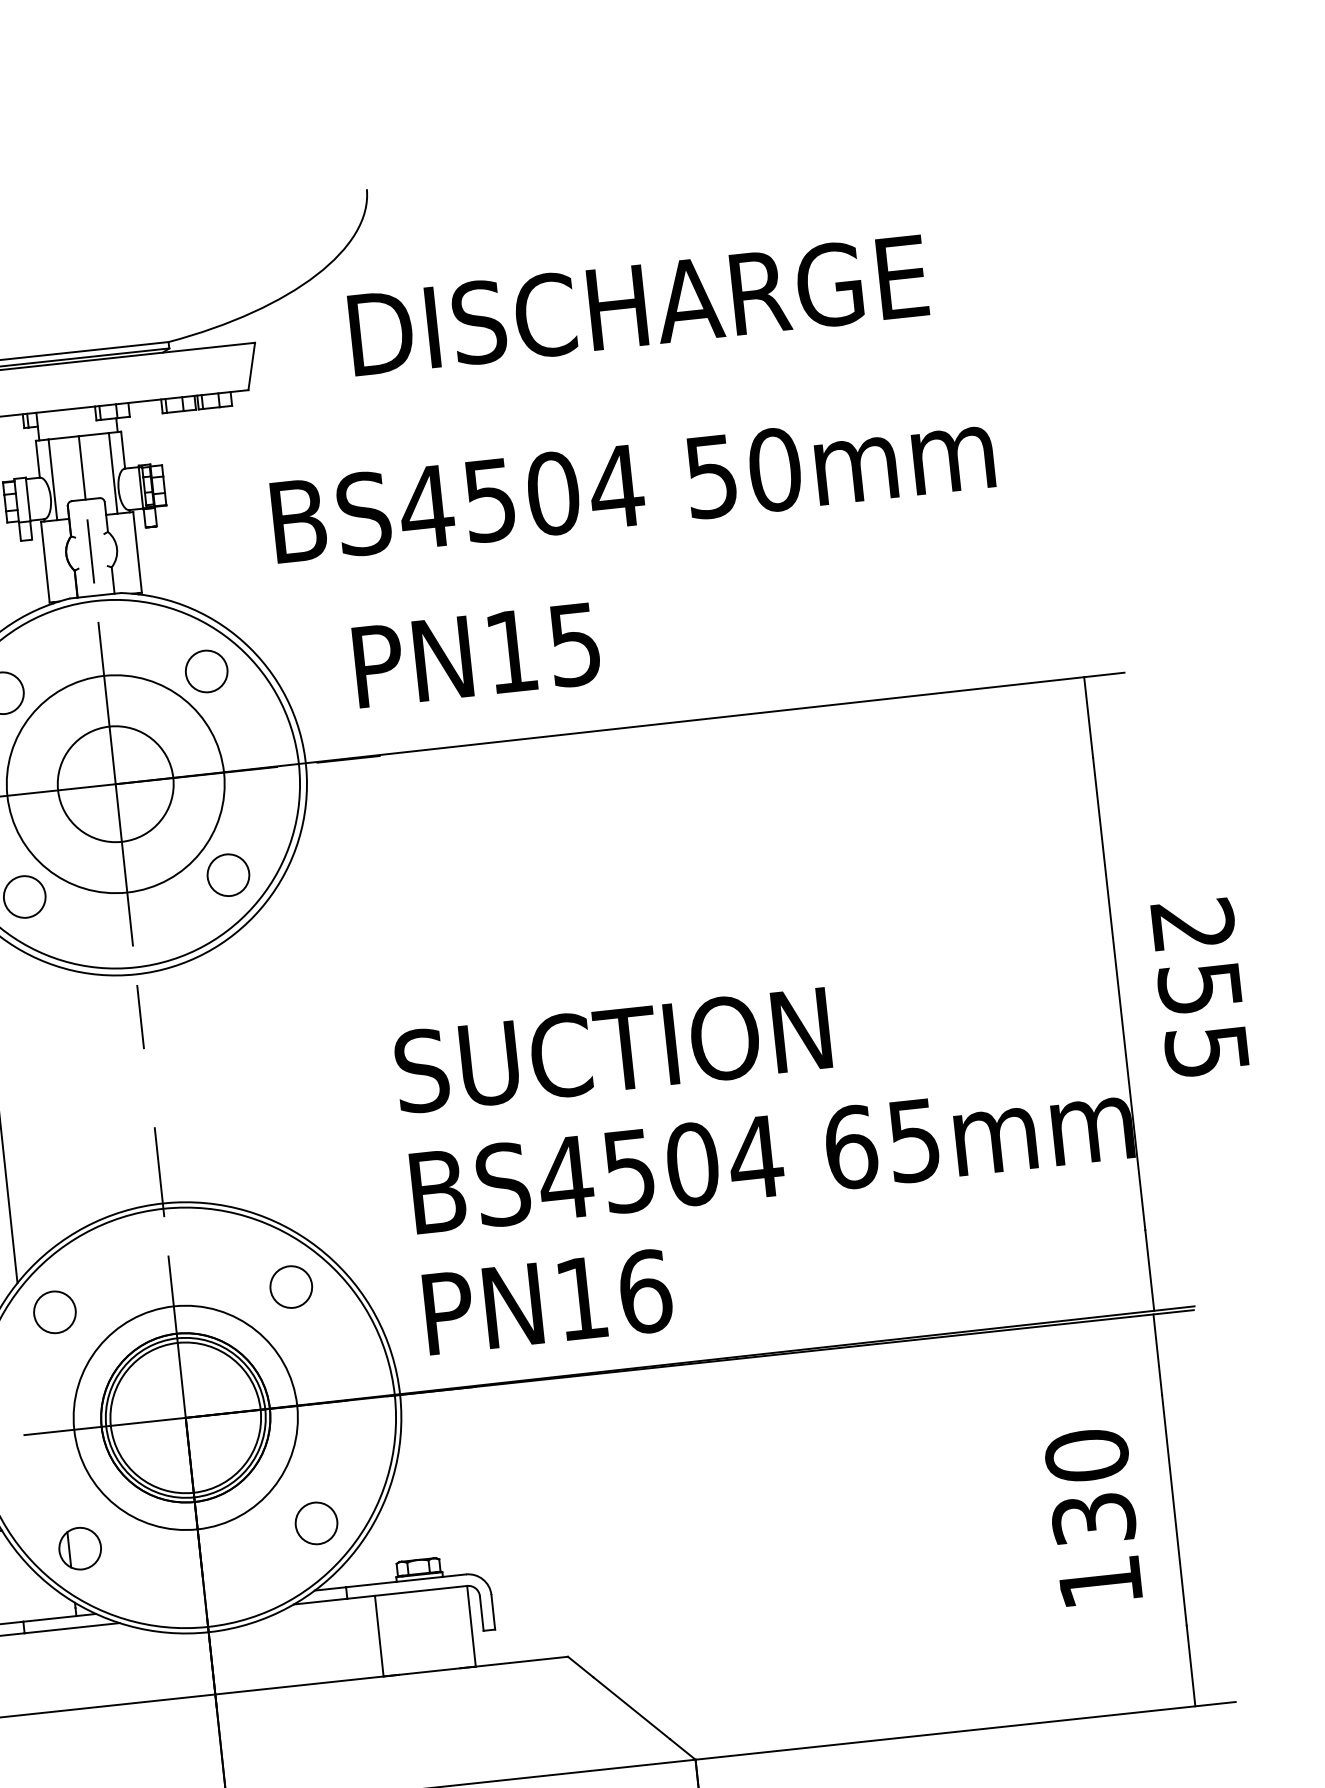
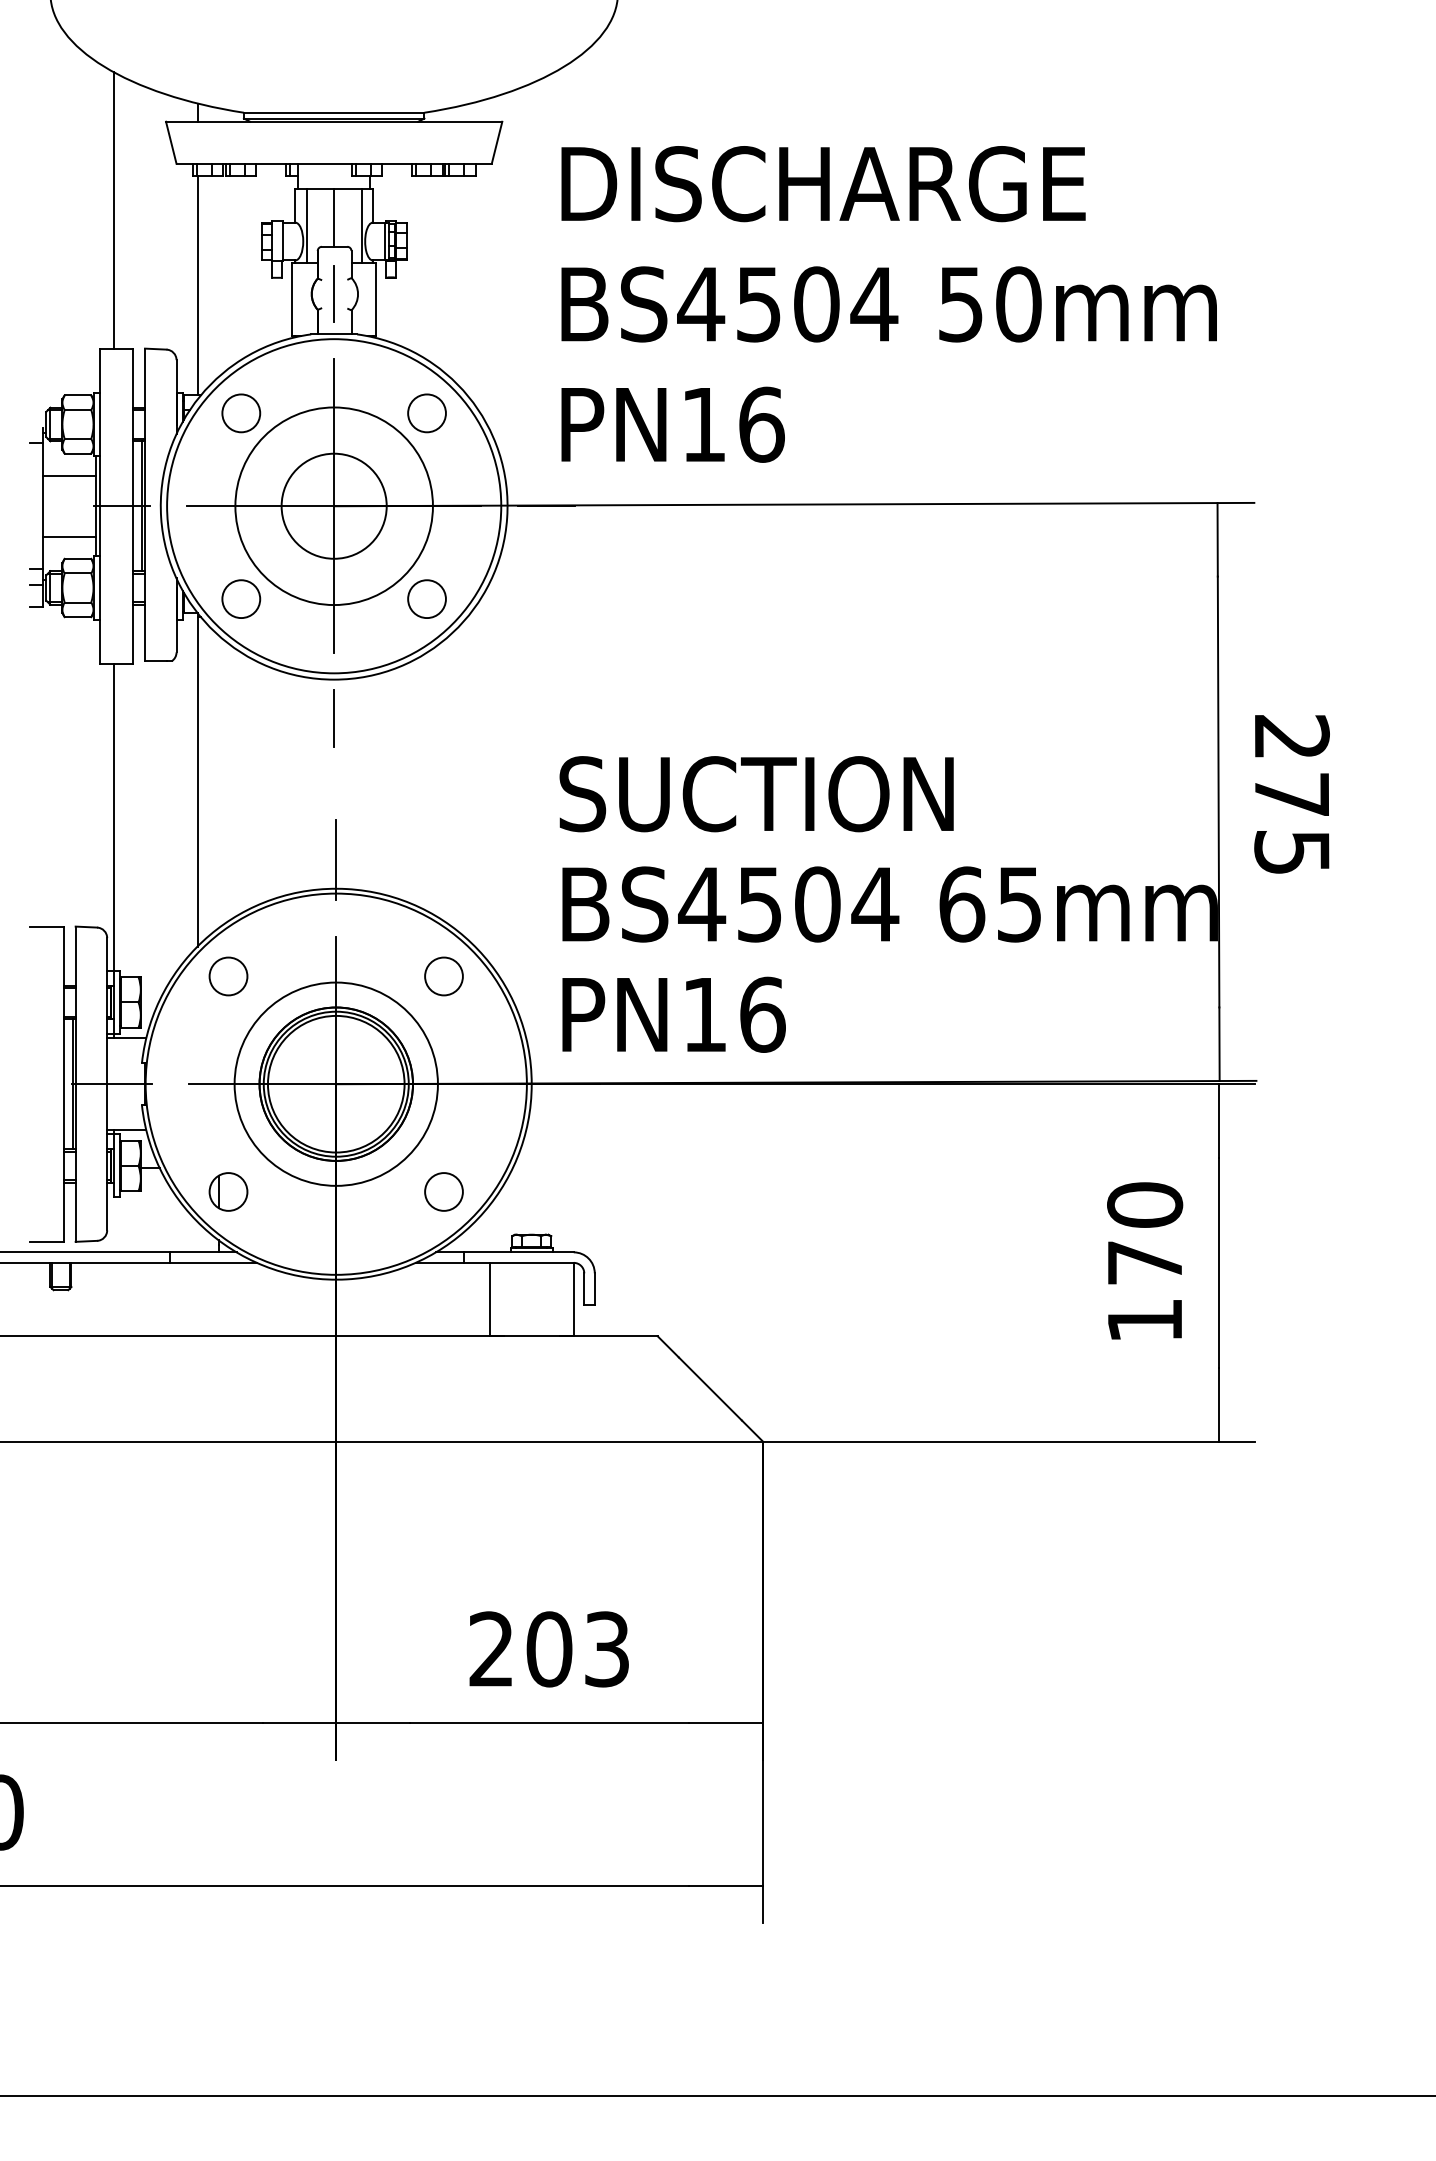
text: (638, 305) -> (823, 184), moved
text: (632, 485) -> (888, 304), moved
text: (574, 644) -> (761, 424), PN15 -> PN16
text: (1199, 988) -> (1291, 794), 255 -> 275
text: (1094, 1518) -> (1145, 1262), 130 -> 170

